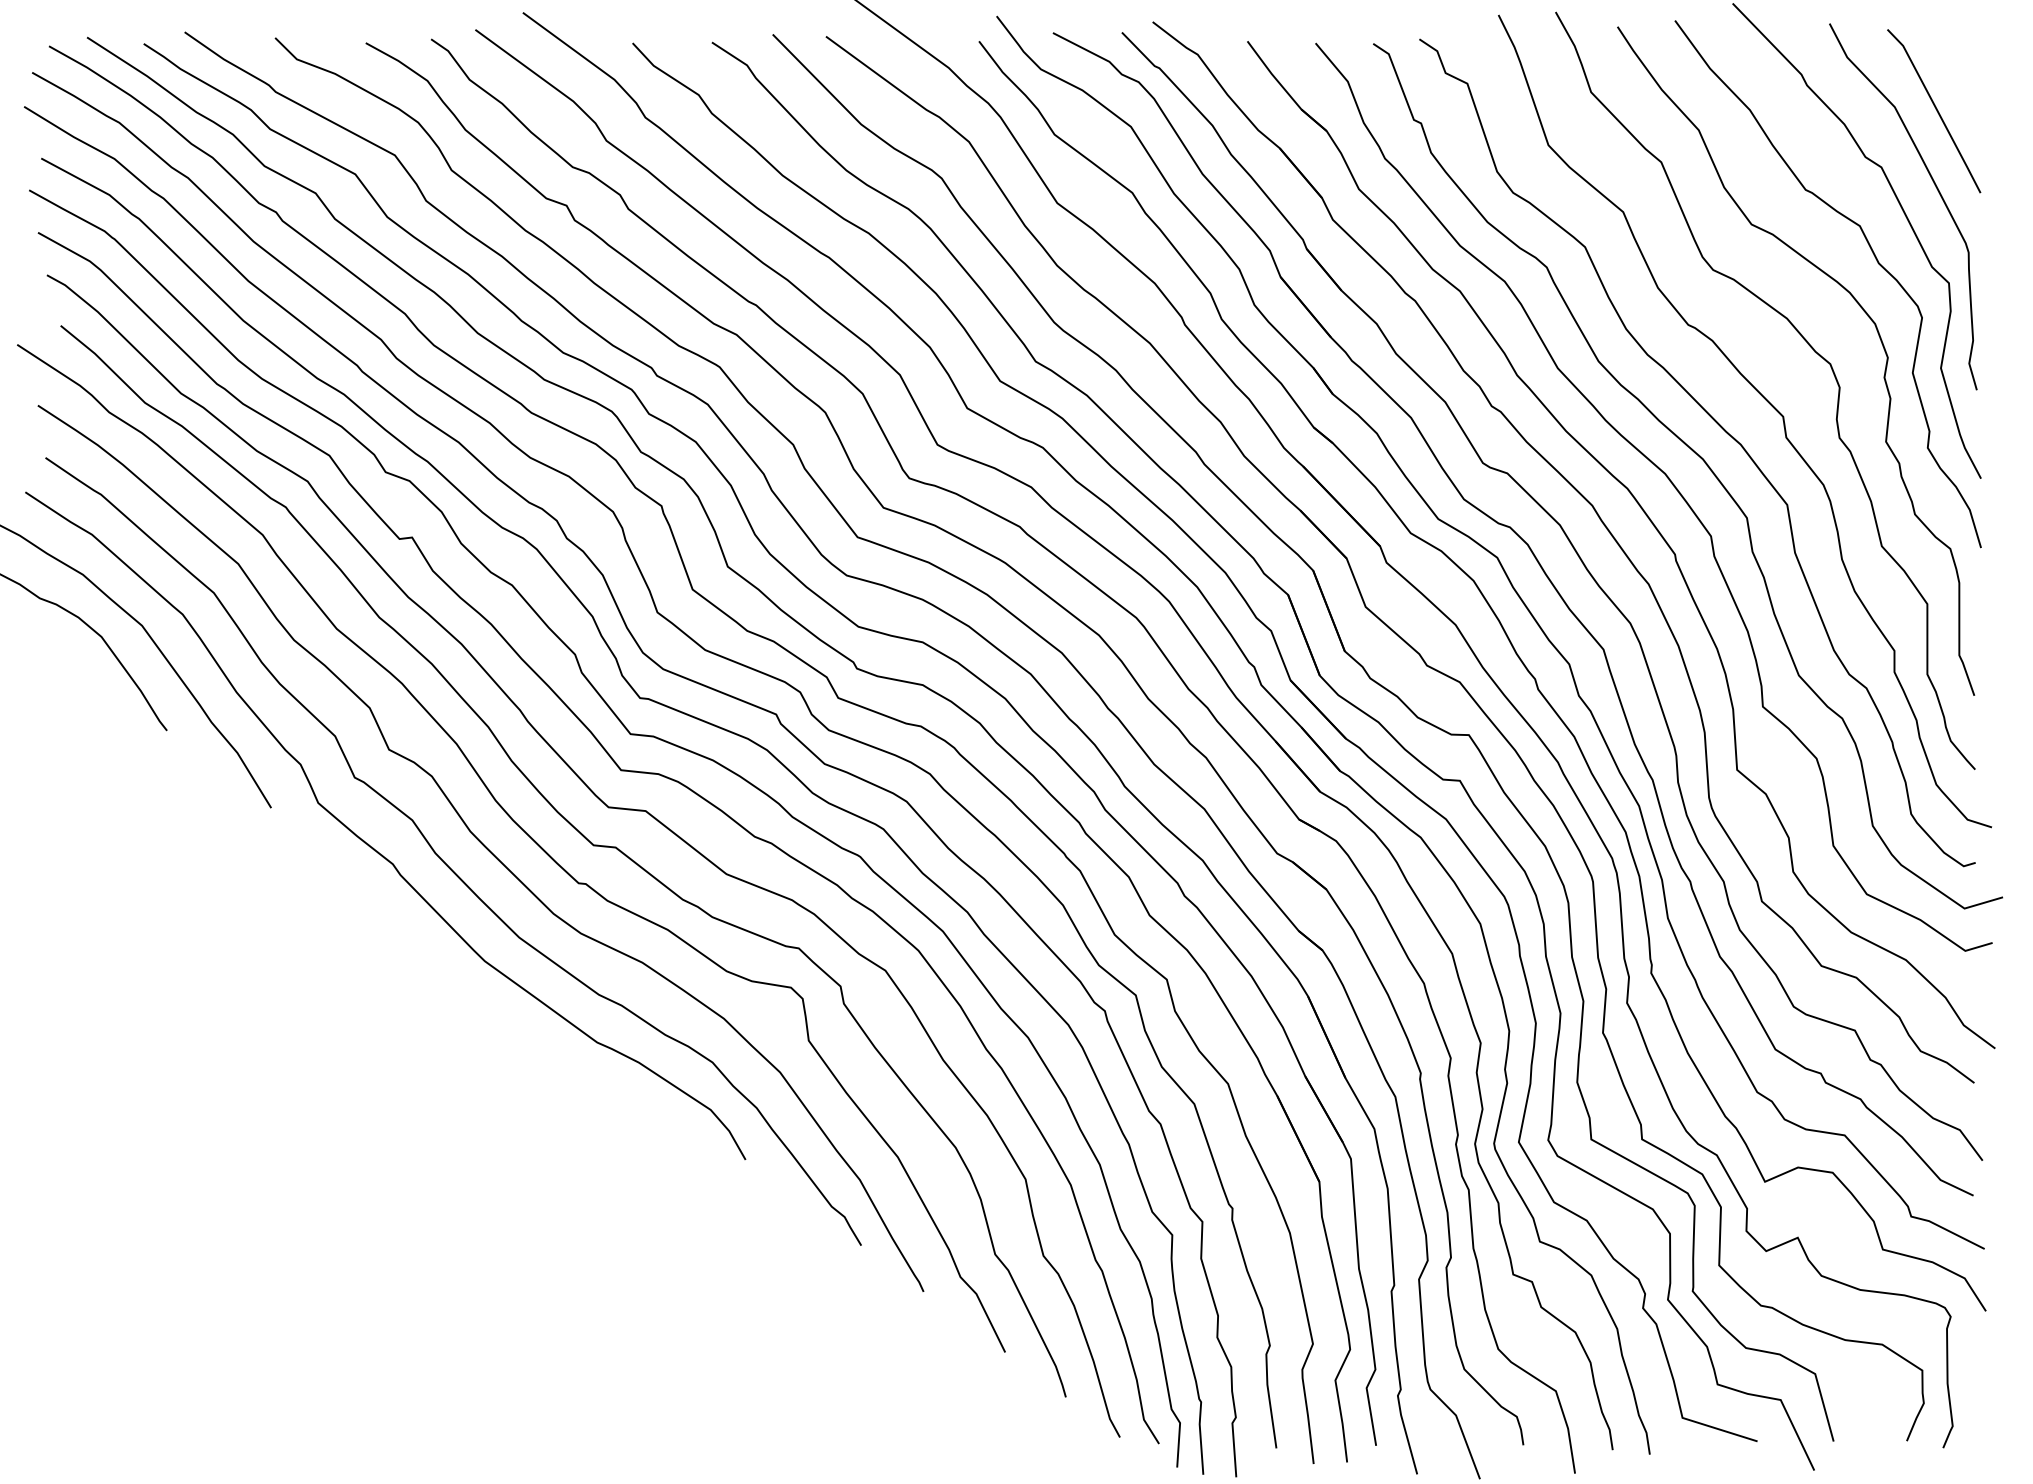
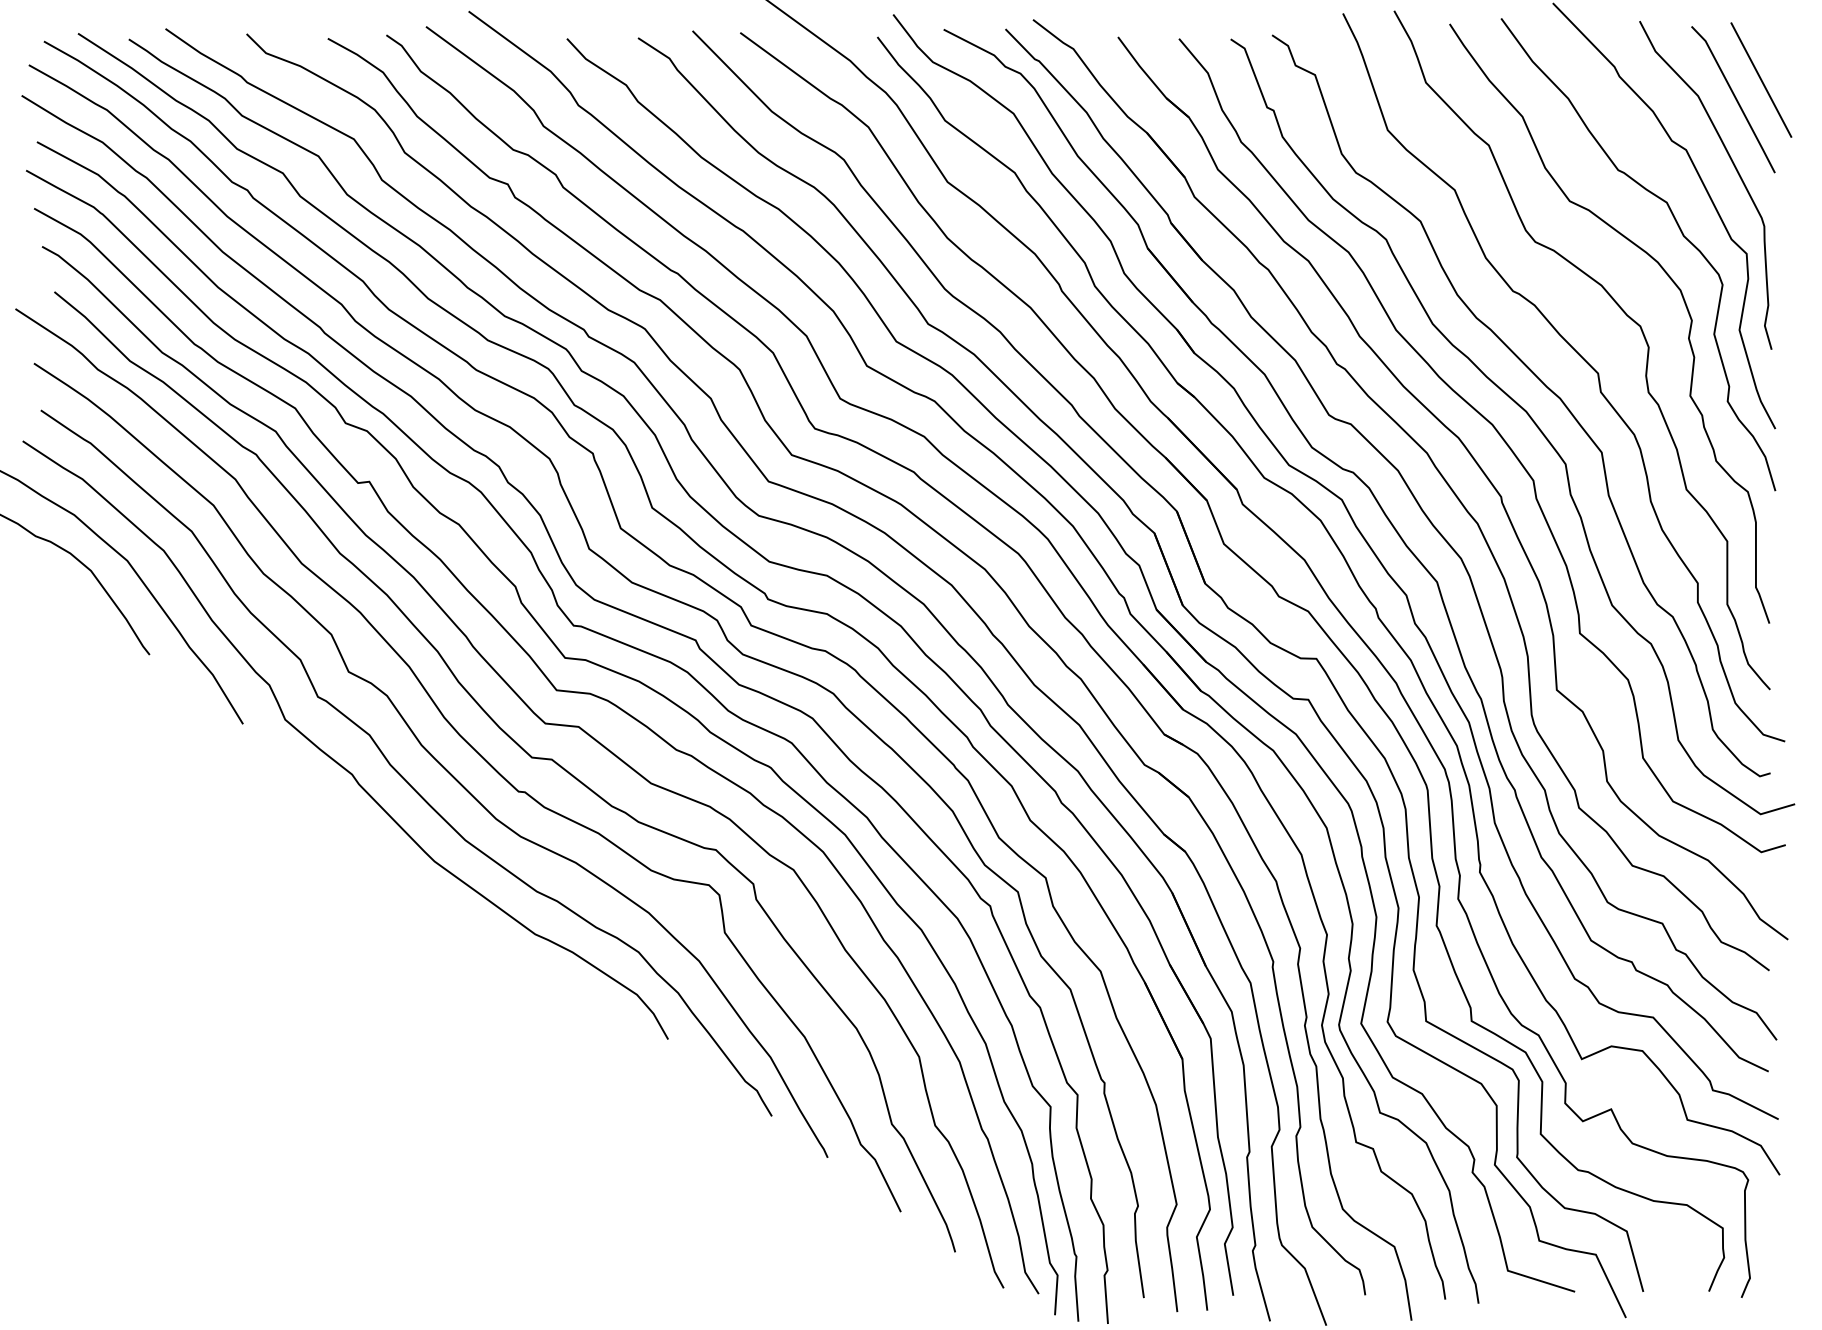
line: (1965, 88) -> (1761, 79), added

